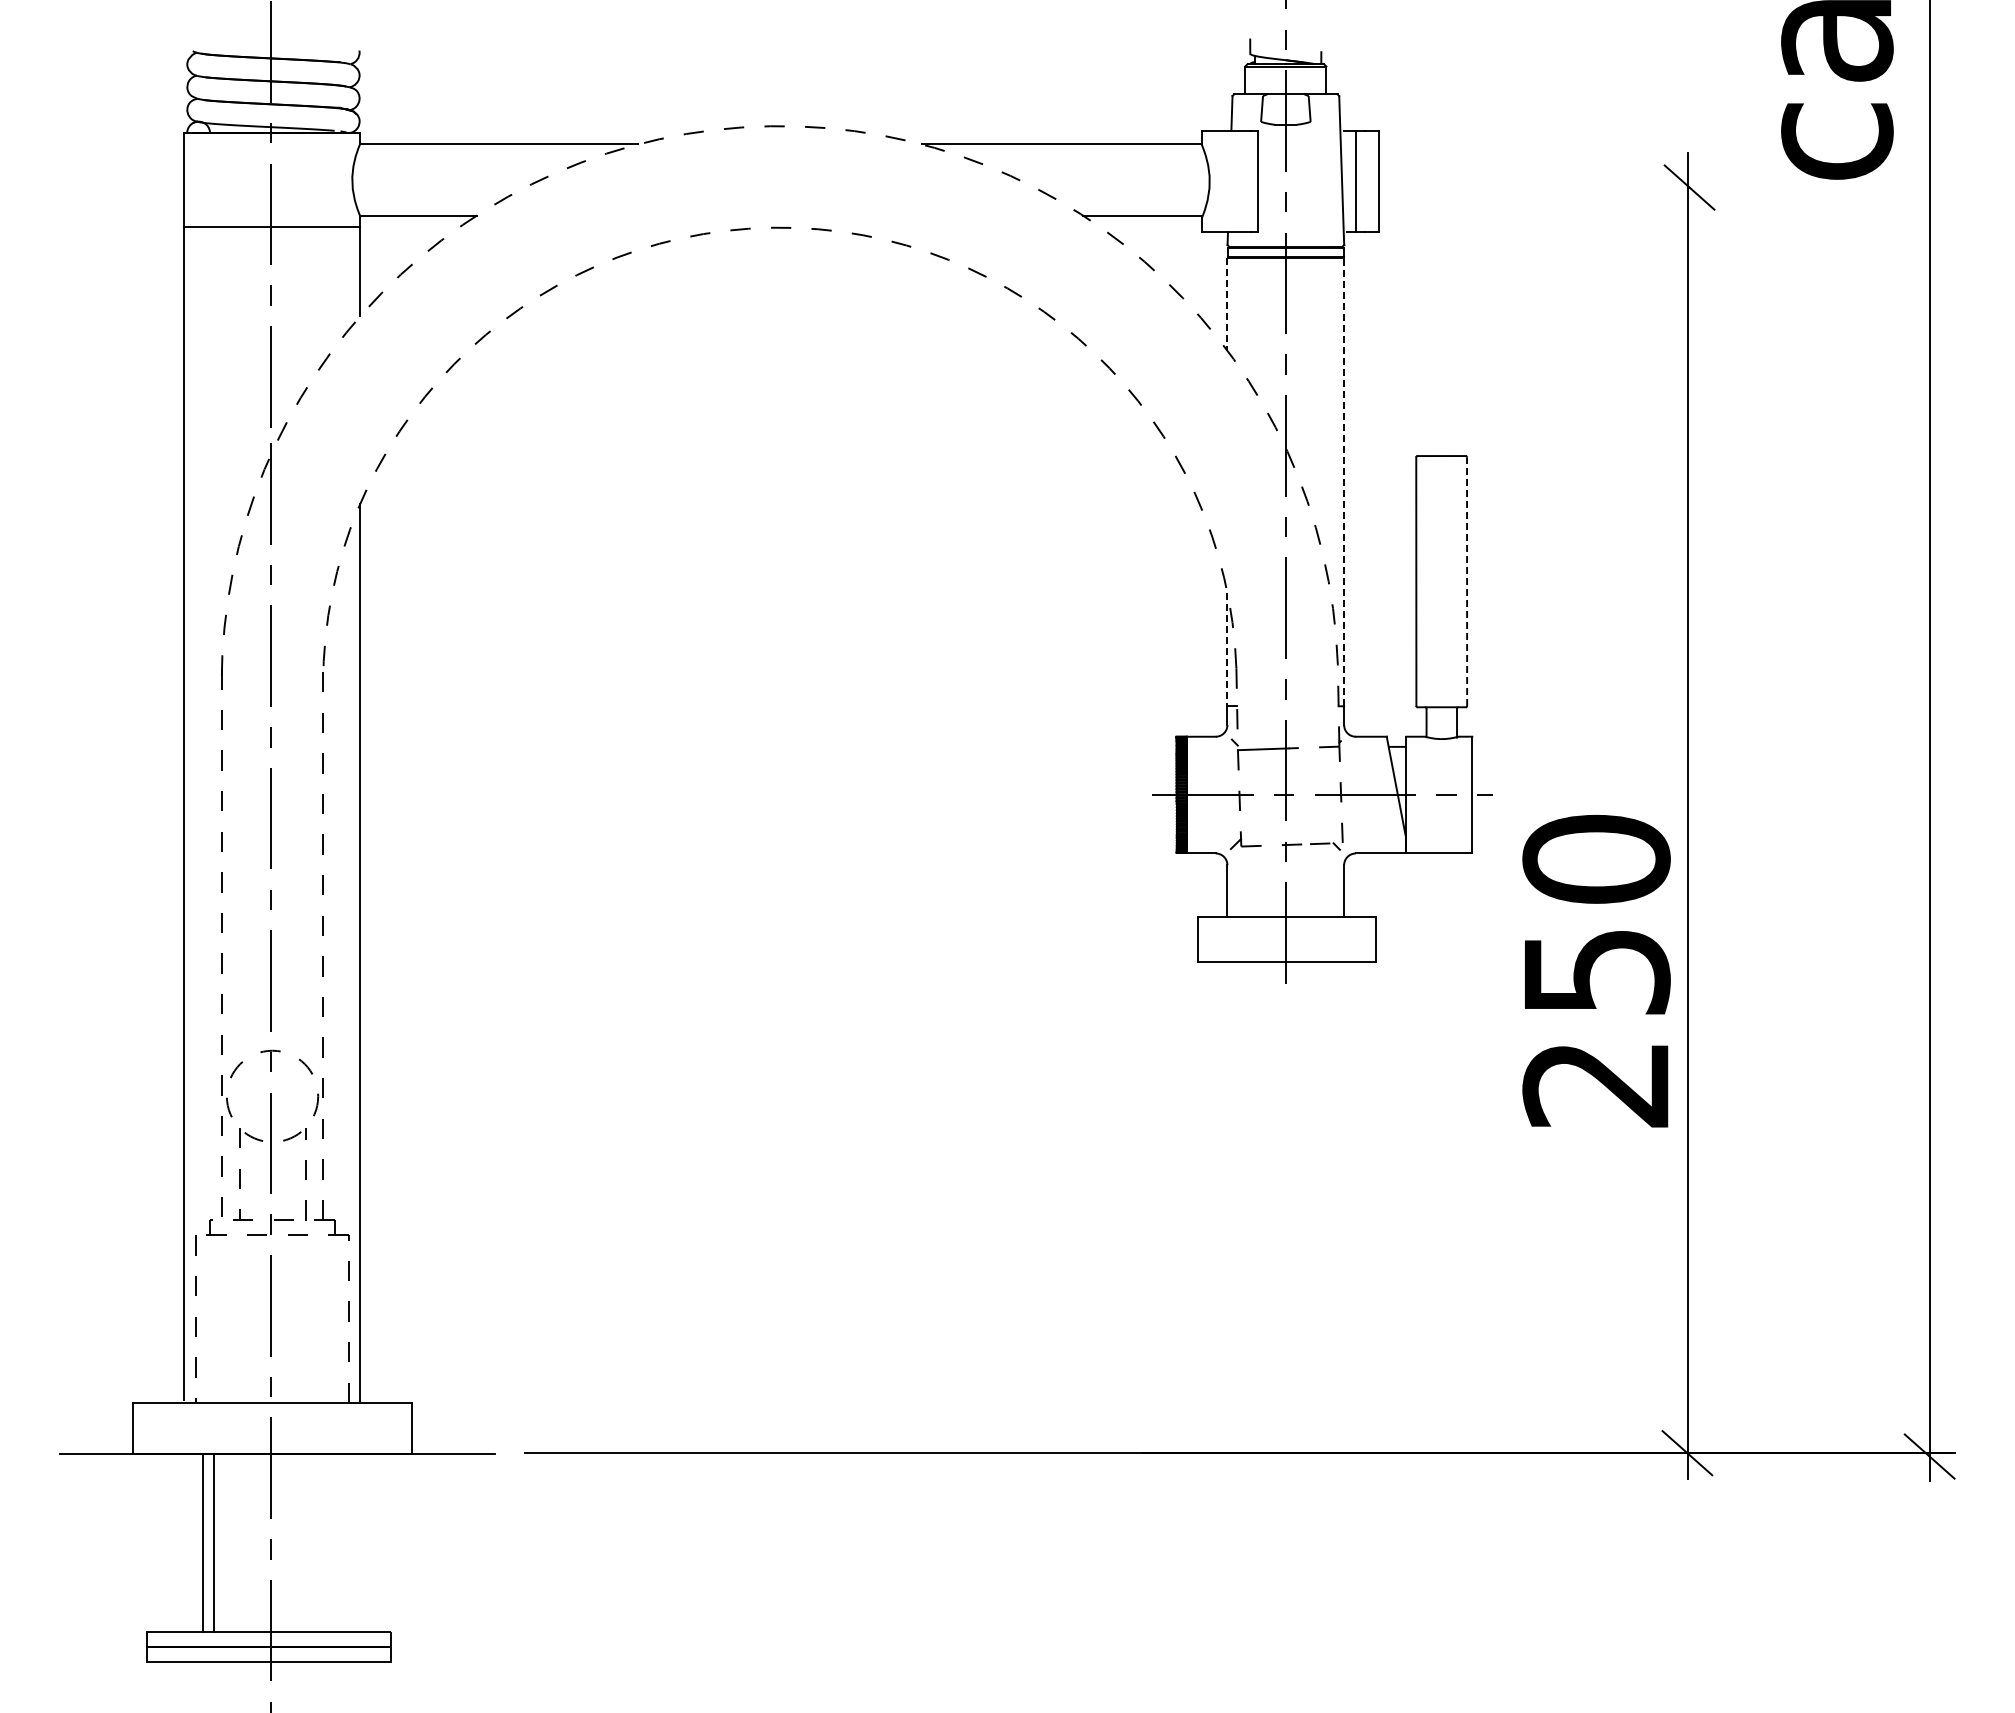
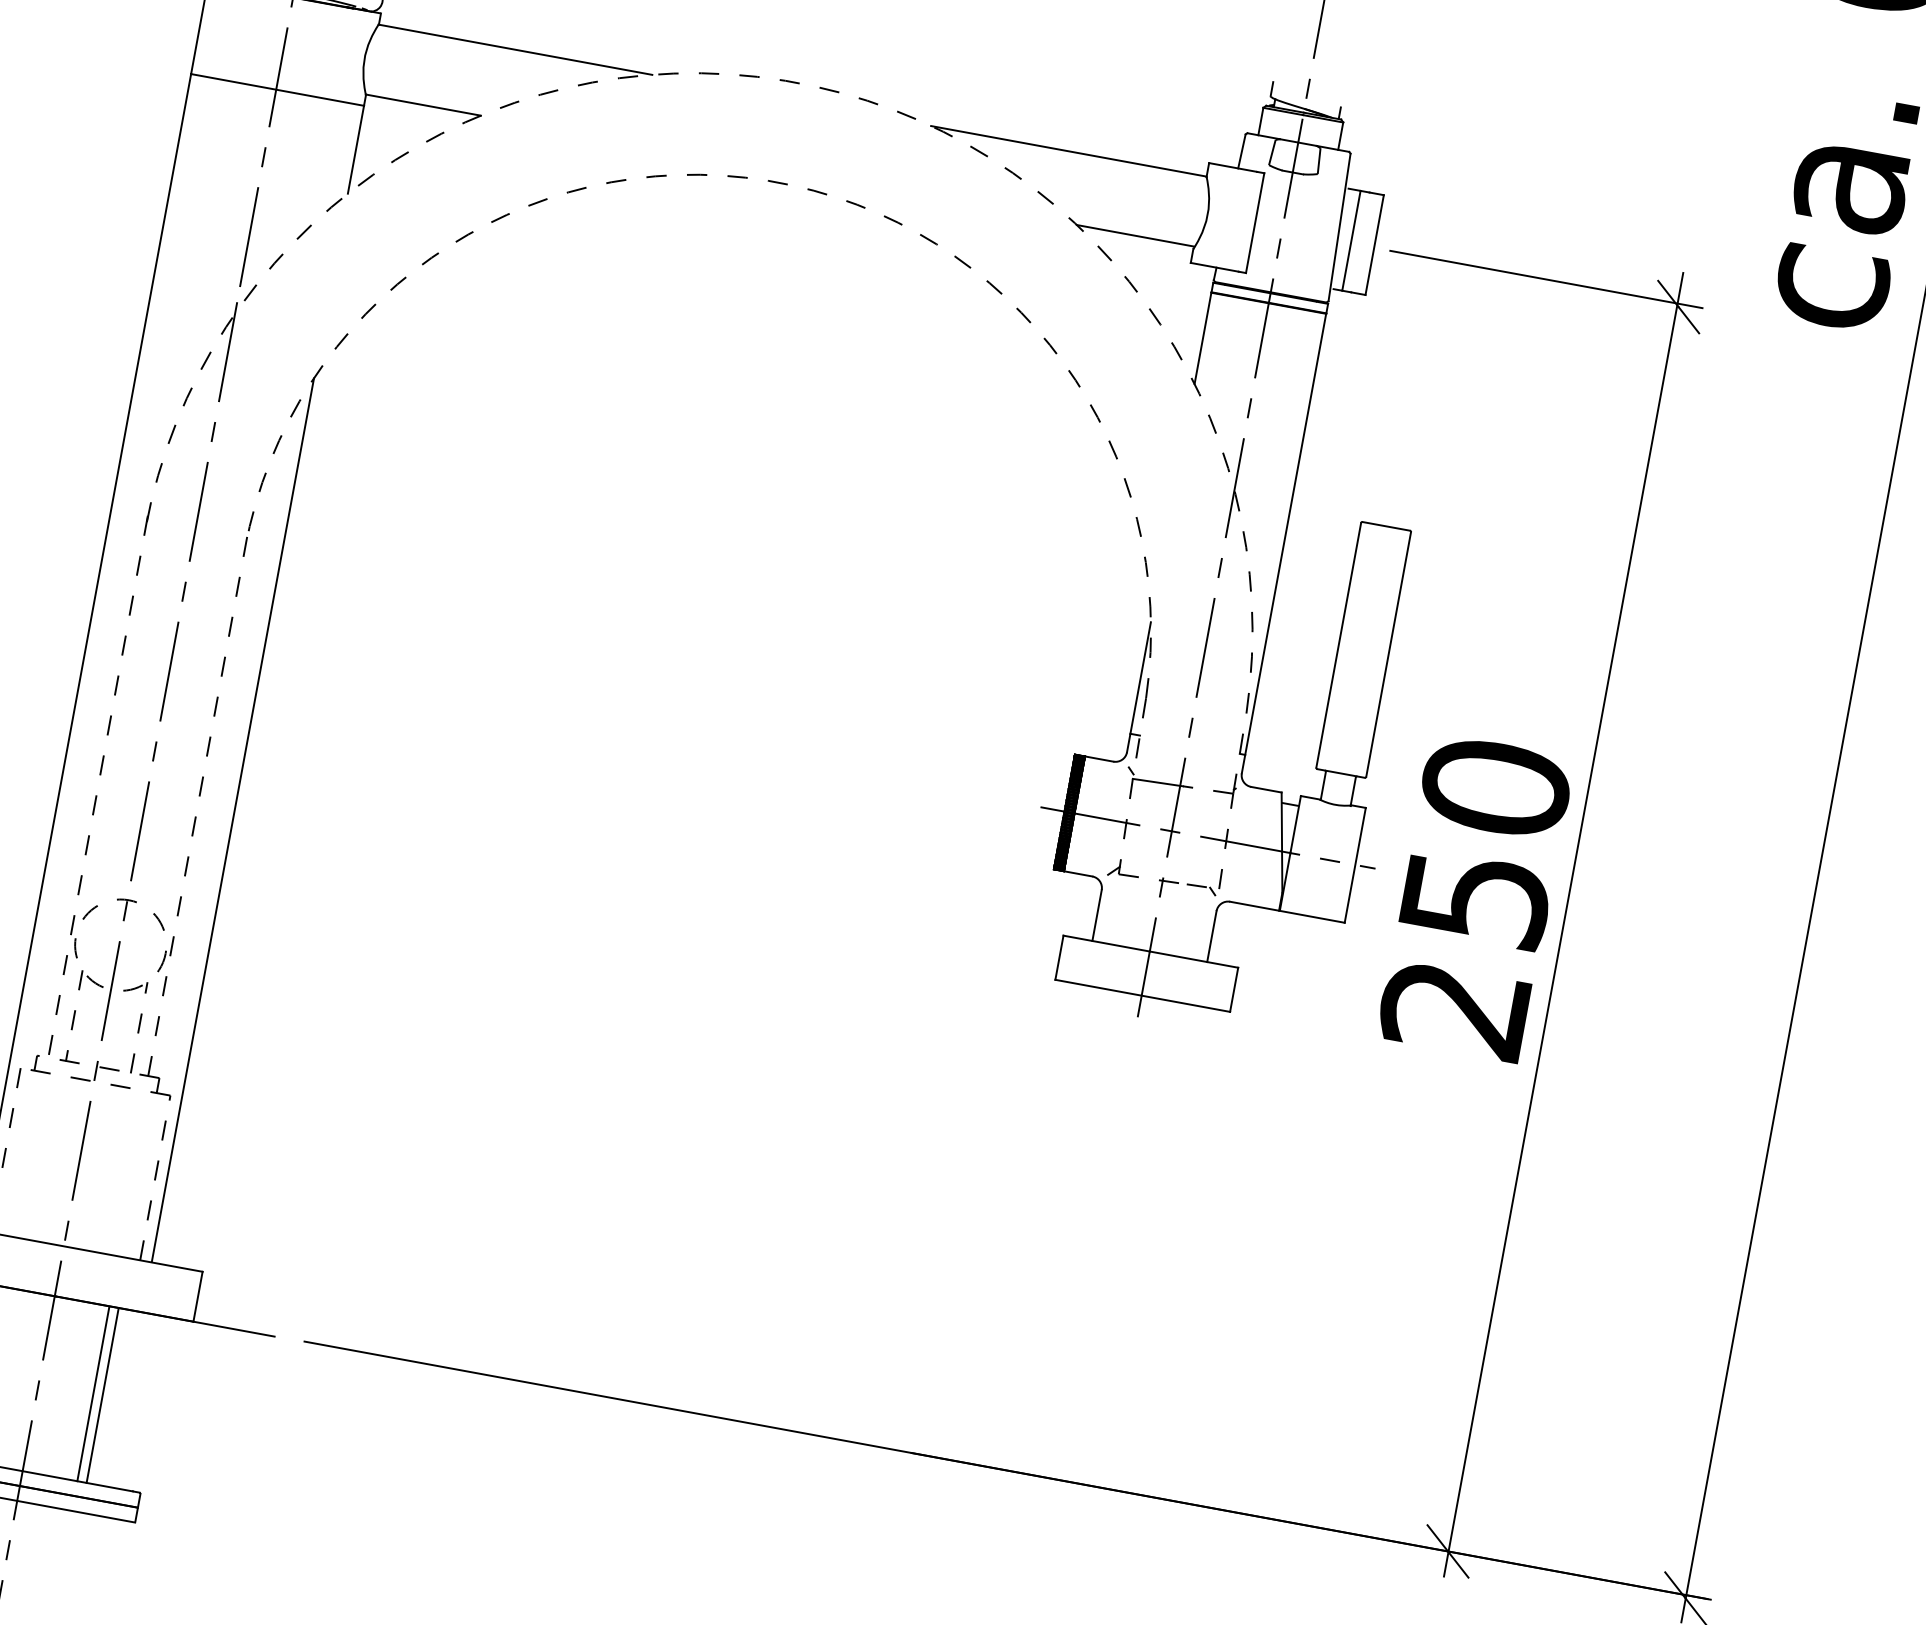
line: (1554, 184) -> (1546, 279), added
line: (1227, 304) -> (1203, 338), dashed -> solid
line: (1344, 481) -> (1286, 533), dashed -> solid
line: (1467, 581) -> (1389, 654), dashed -> solid
line: (1227, 649) -> (1140, 677), dashed -> solid
text: (1596, 970) -> (1475, 897), moved
line: (326, 1542) -> (93, 1393), added
line: (336, 1542) -> (103, 1395), added

